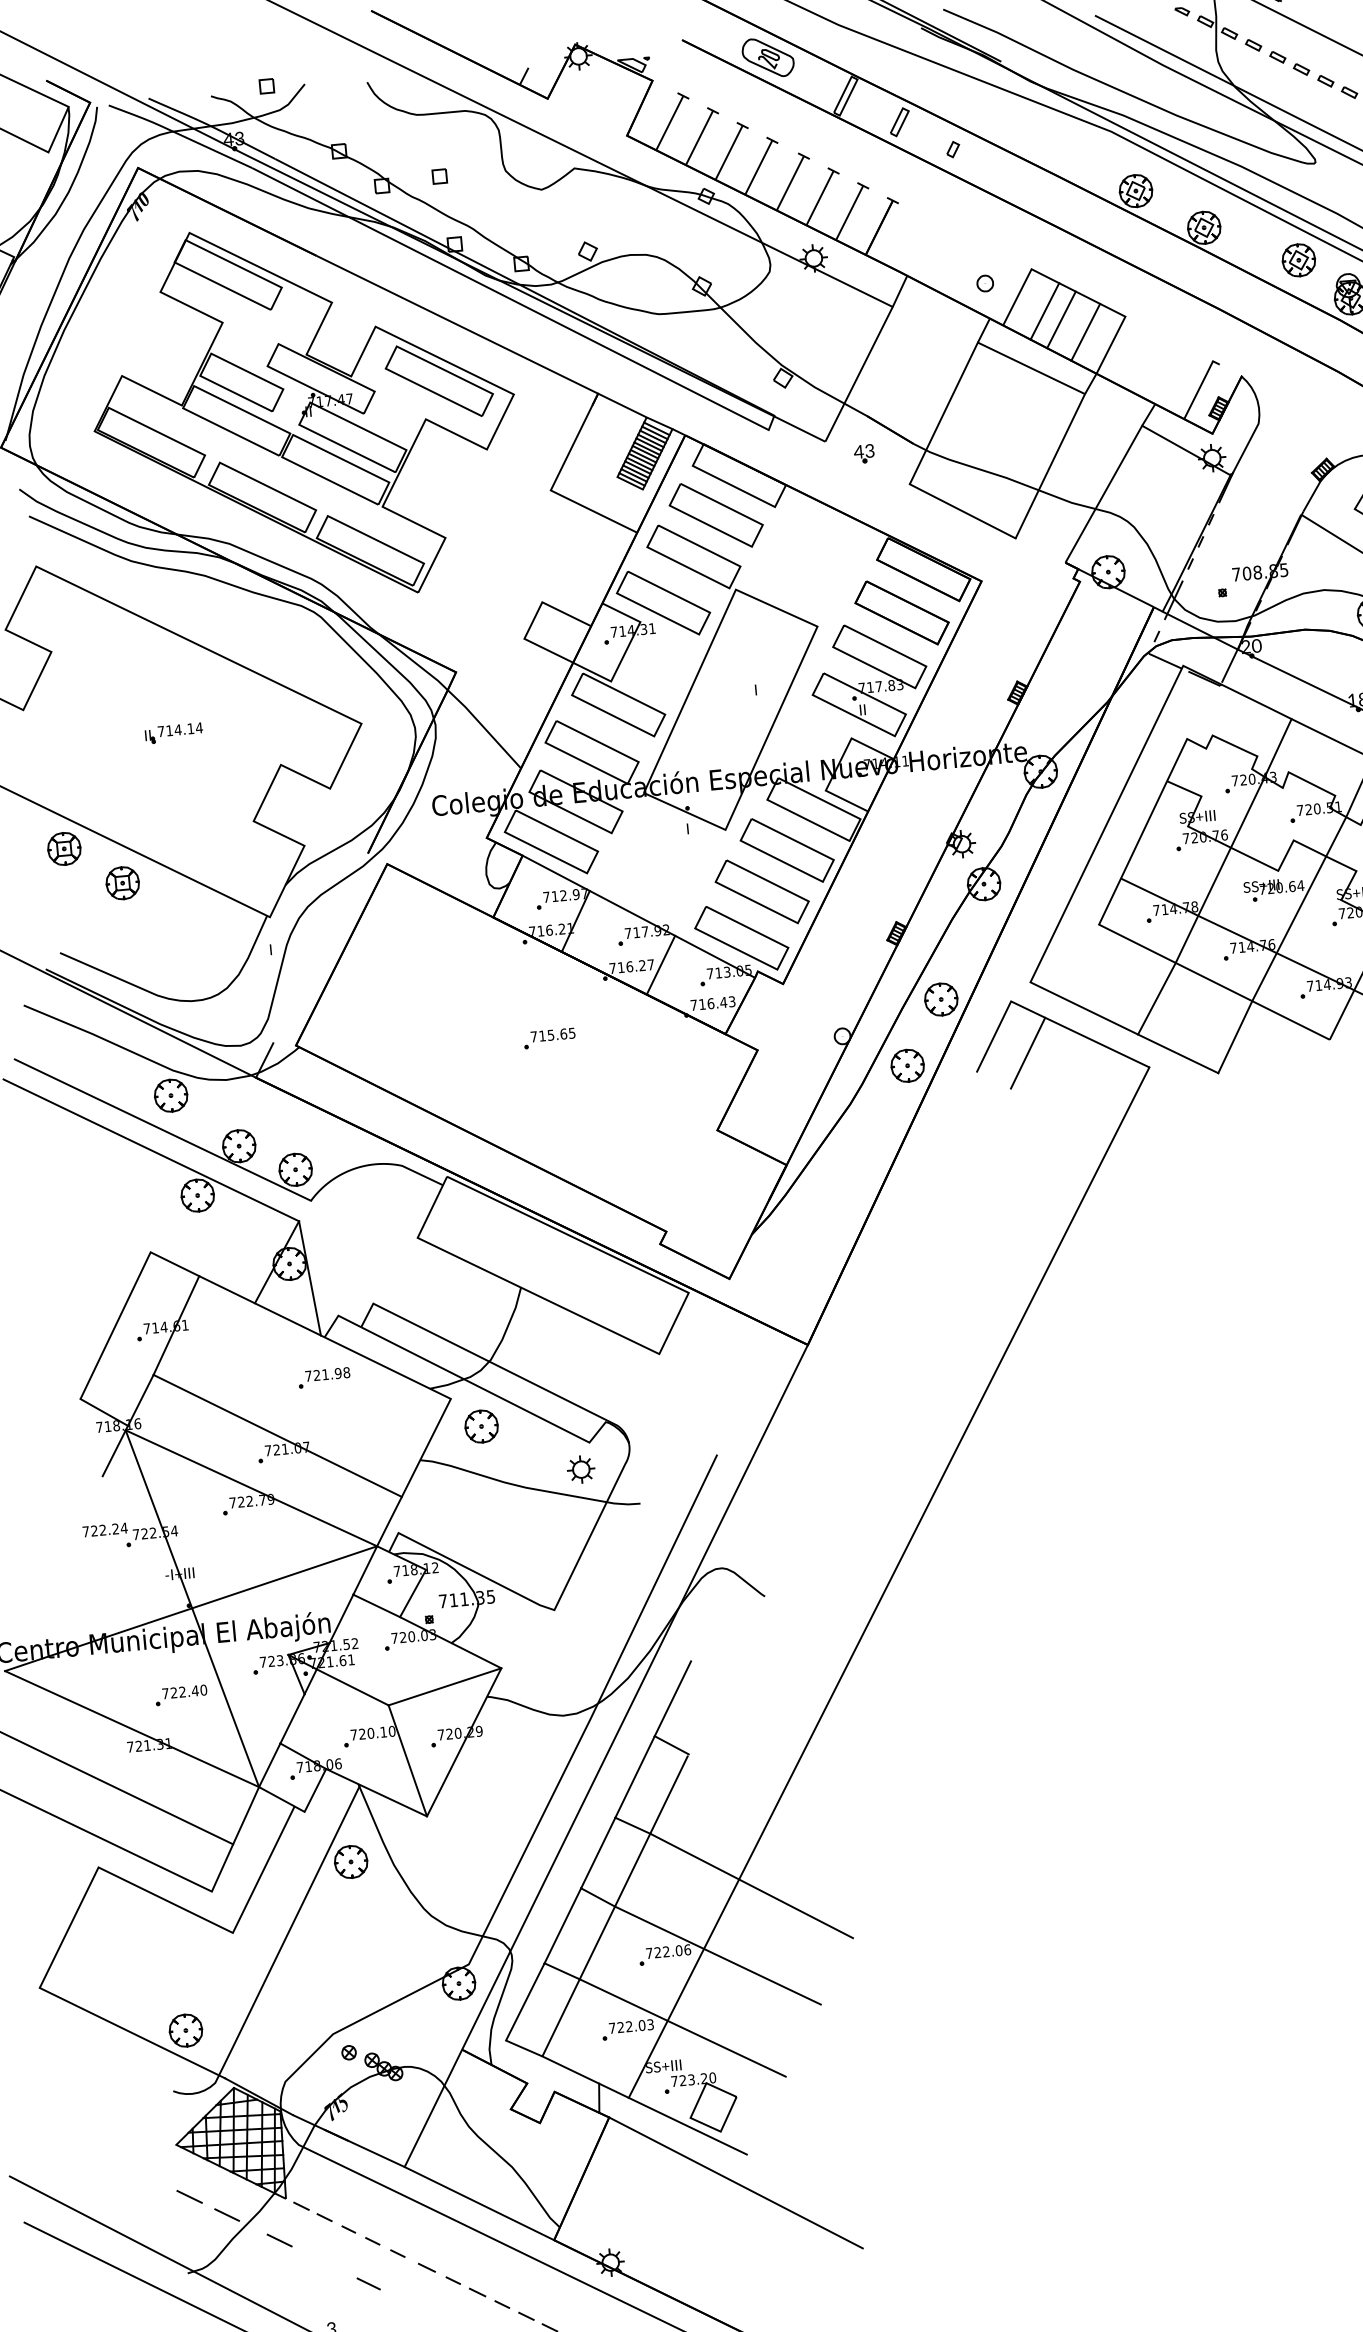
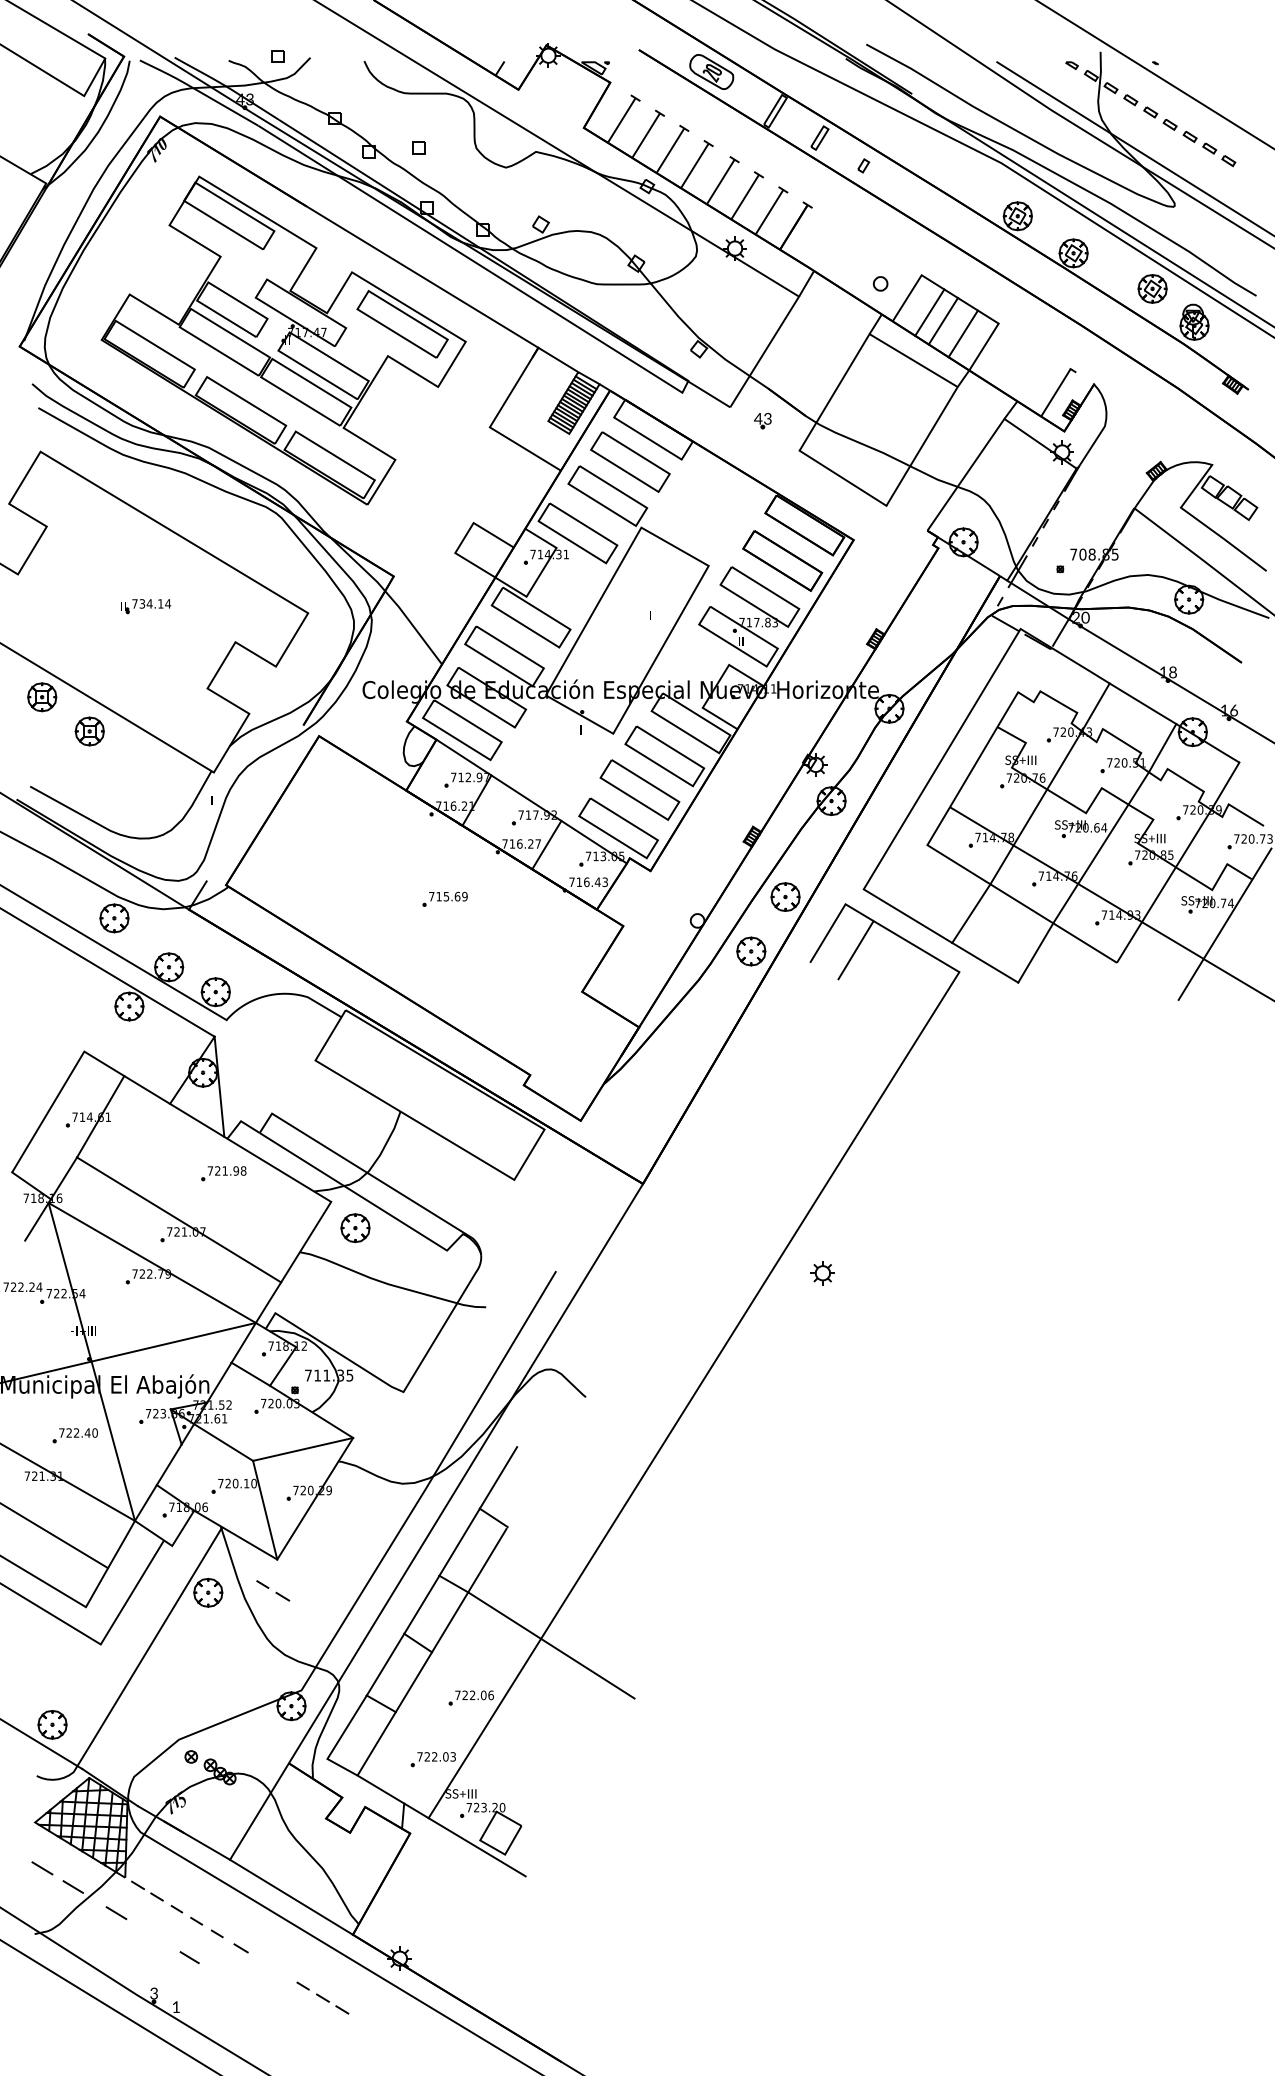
text: (169, 730) -> (142, 603), 714.14 -> 734.14
text: (571, 1033) -> (464, 896), 715.65 -> 715.69
part: (580, 1469) -> (822, 1273), moved
line: (717, 1955) -> (516, 1702), removed
line: (682, 2028) -> (480, 1762), removed
line: (736, 2182) -> (514, 1899), removed
part: (466, 2286) -> (273, 1590), moved

